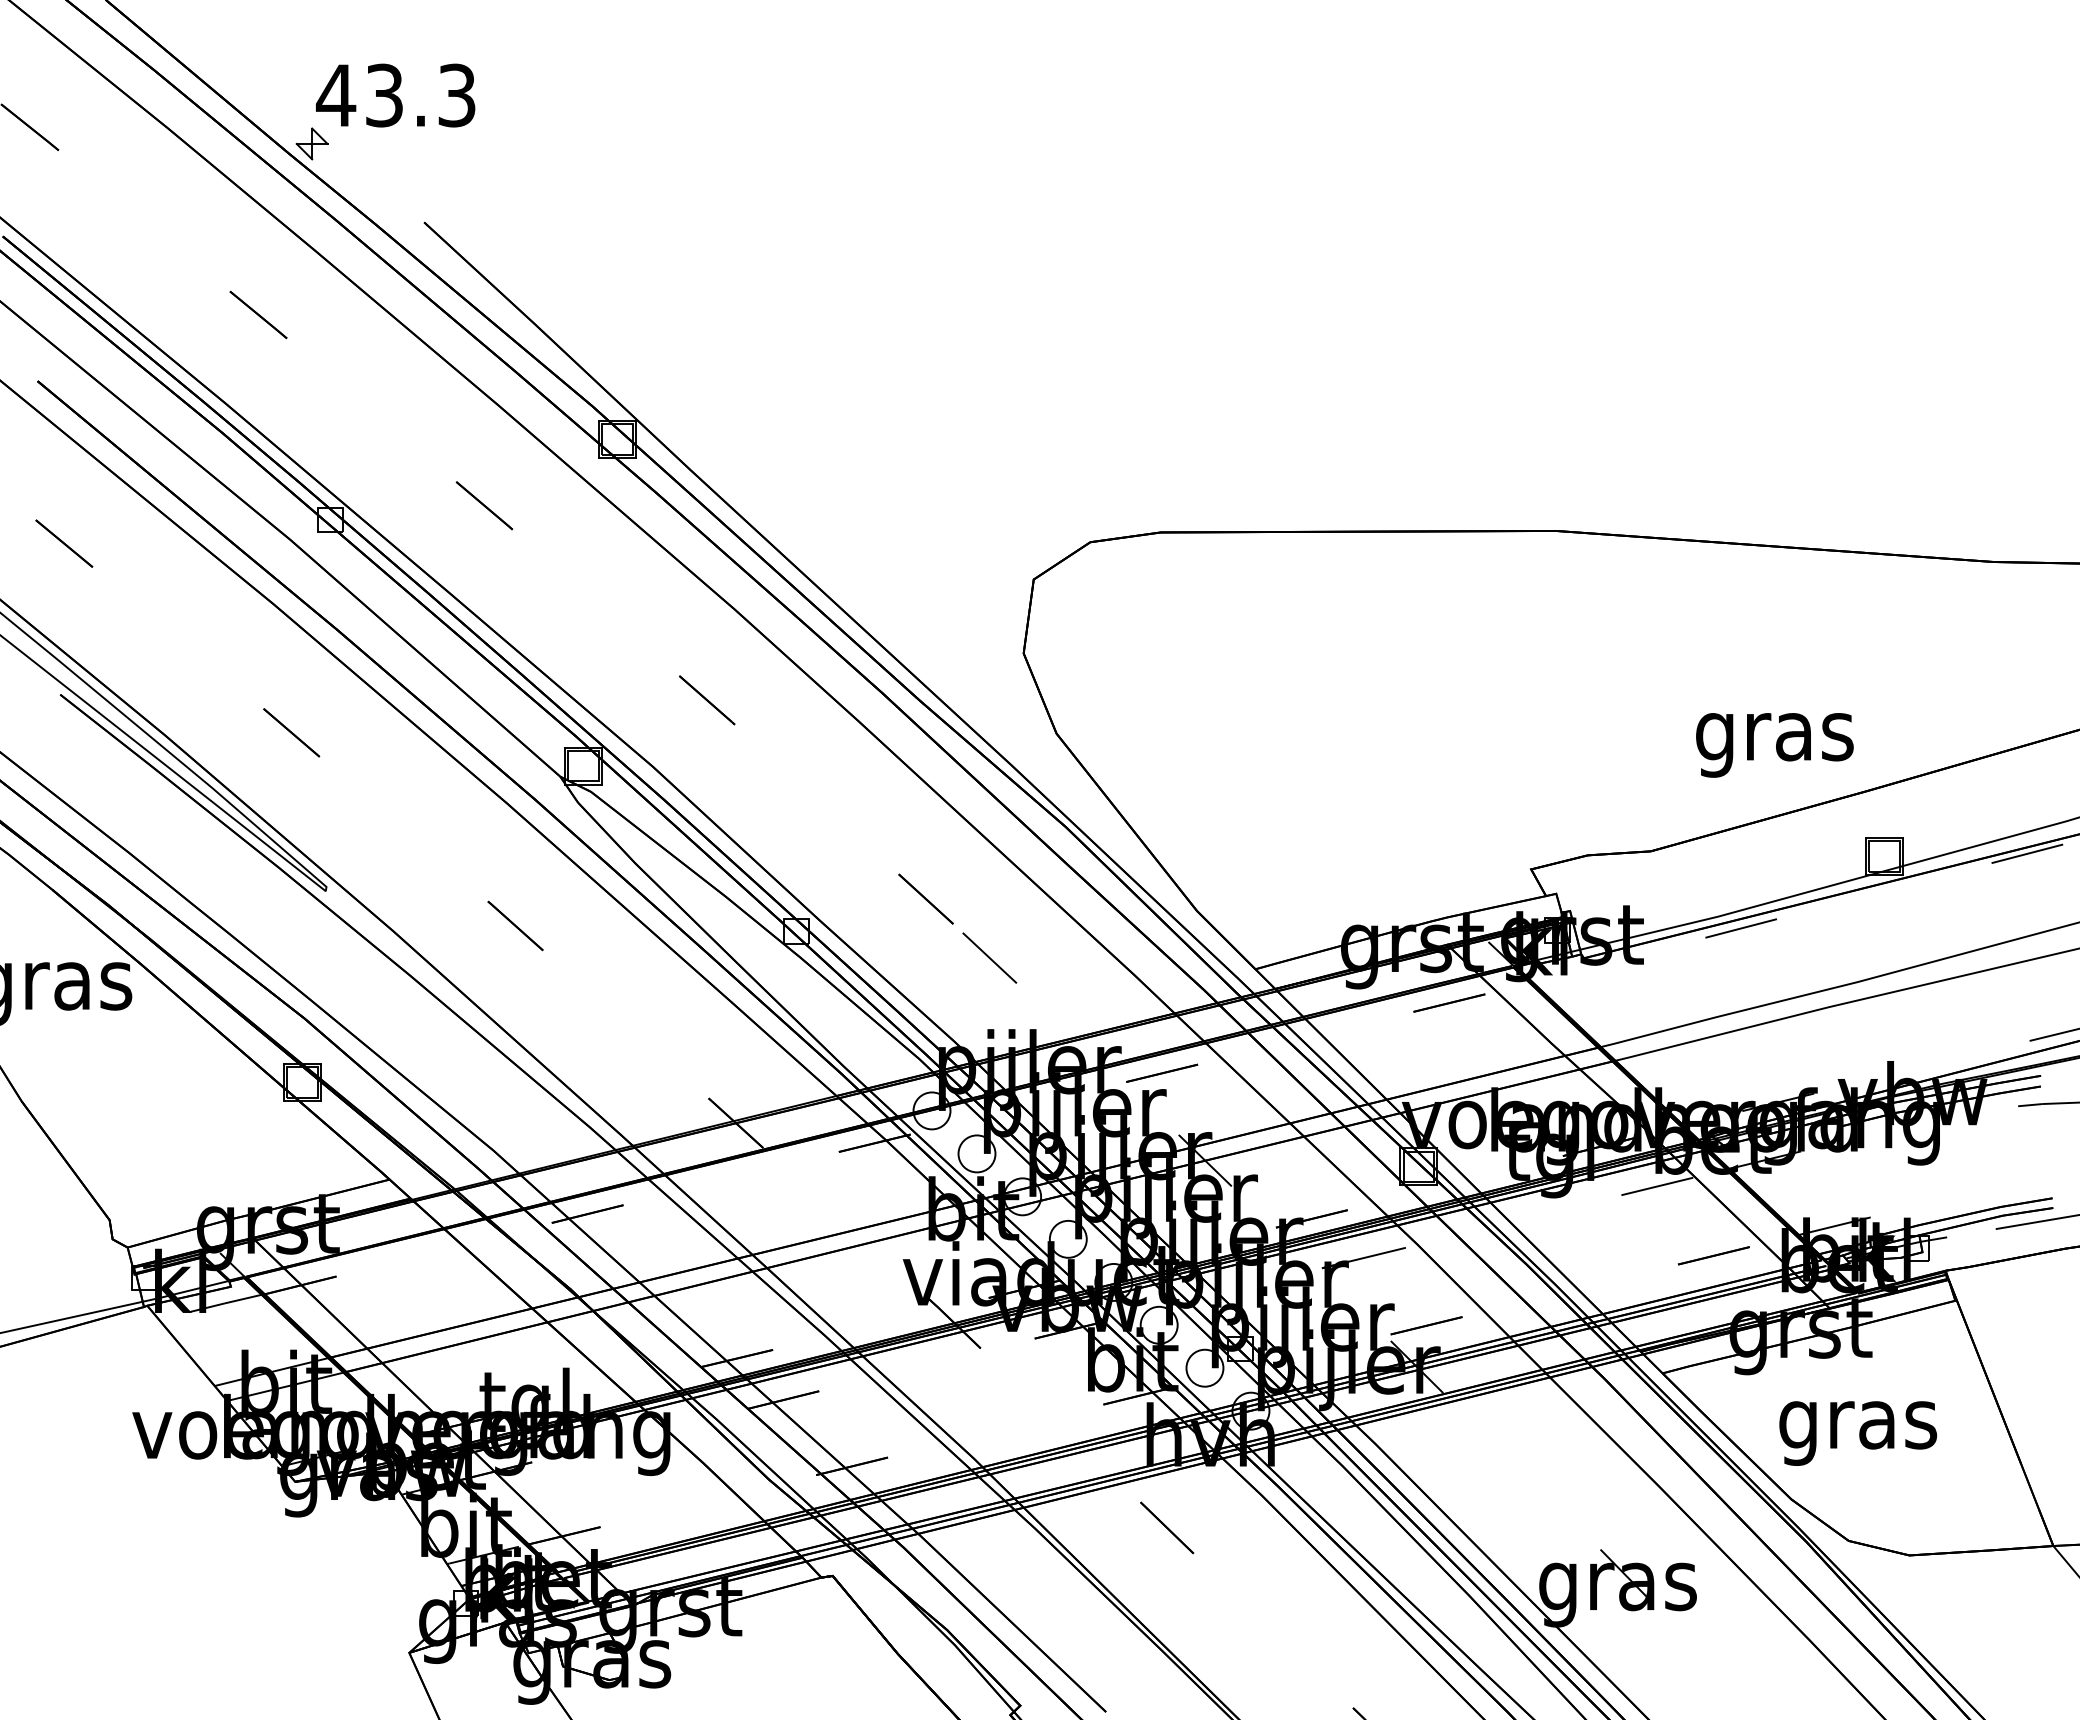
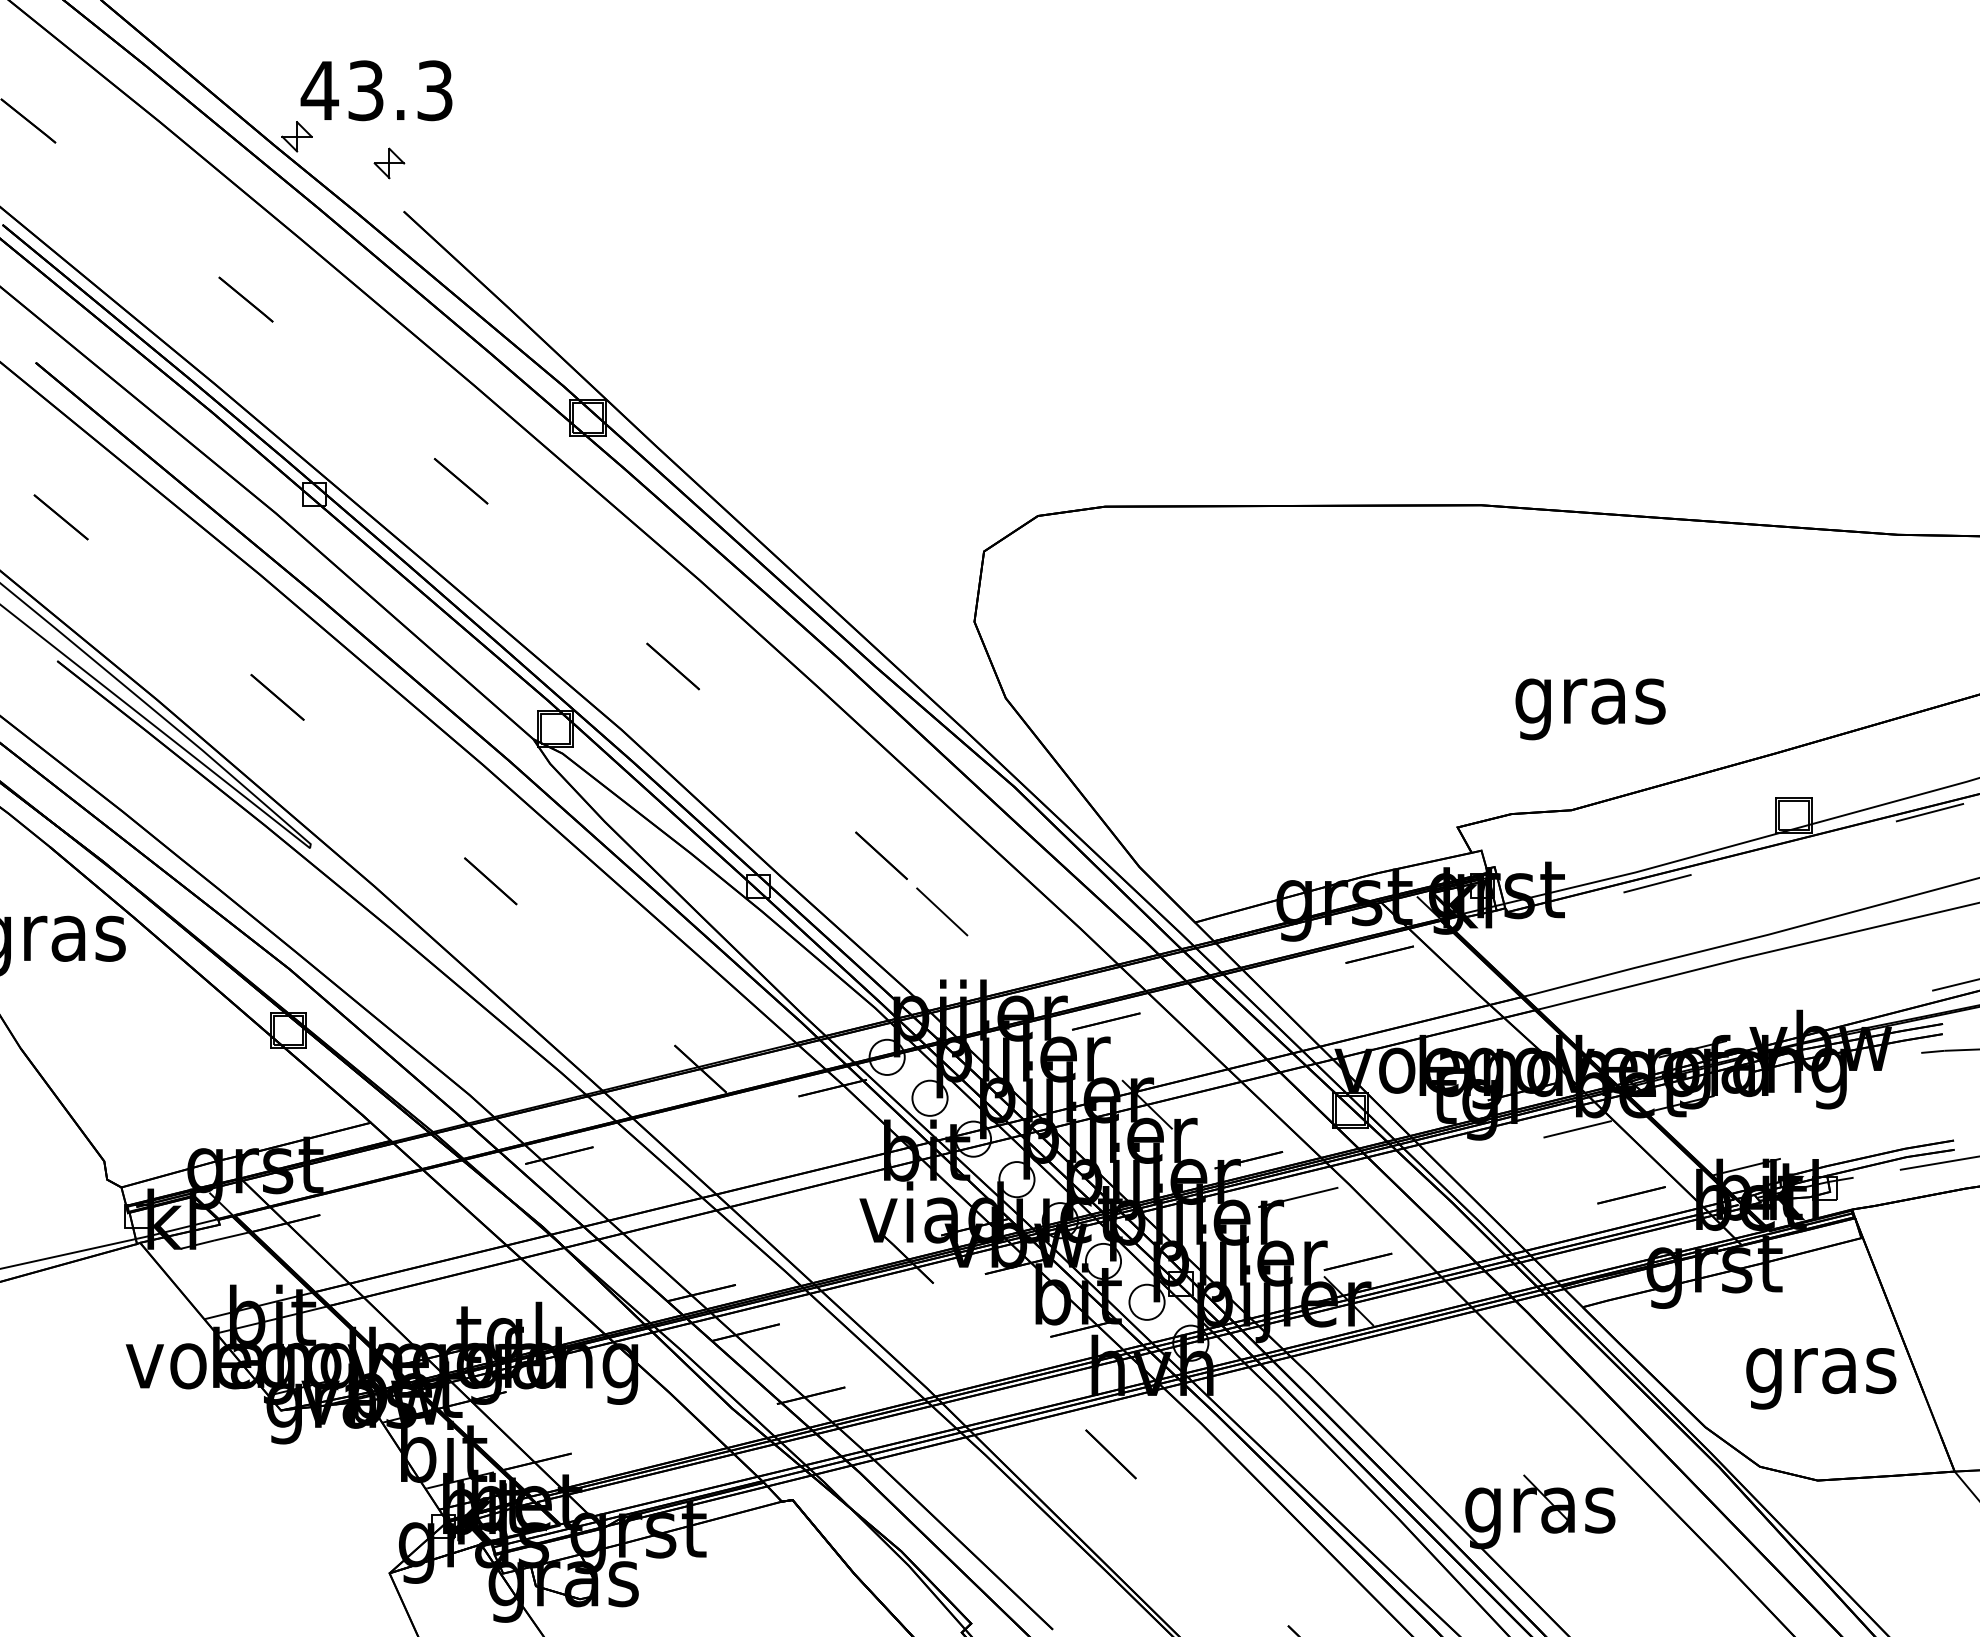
part: (408, 171) -> (388, 163), added
text: (1774, 745) -> (1590, 709), moved
text: (1858, 1433) -> (1821, 1378), moved

